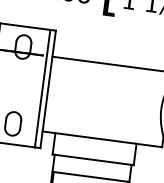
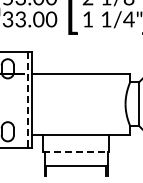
line: (42, 88) -> (27, 100), solid -> dashed
line: (93, 160) -> (76, 152), solid -> dashed

